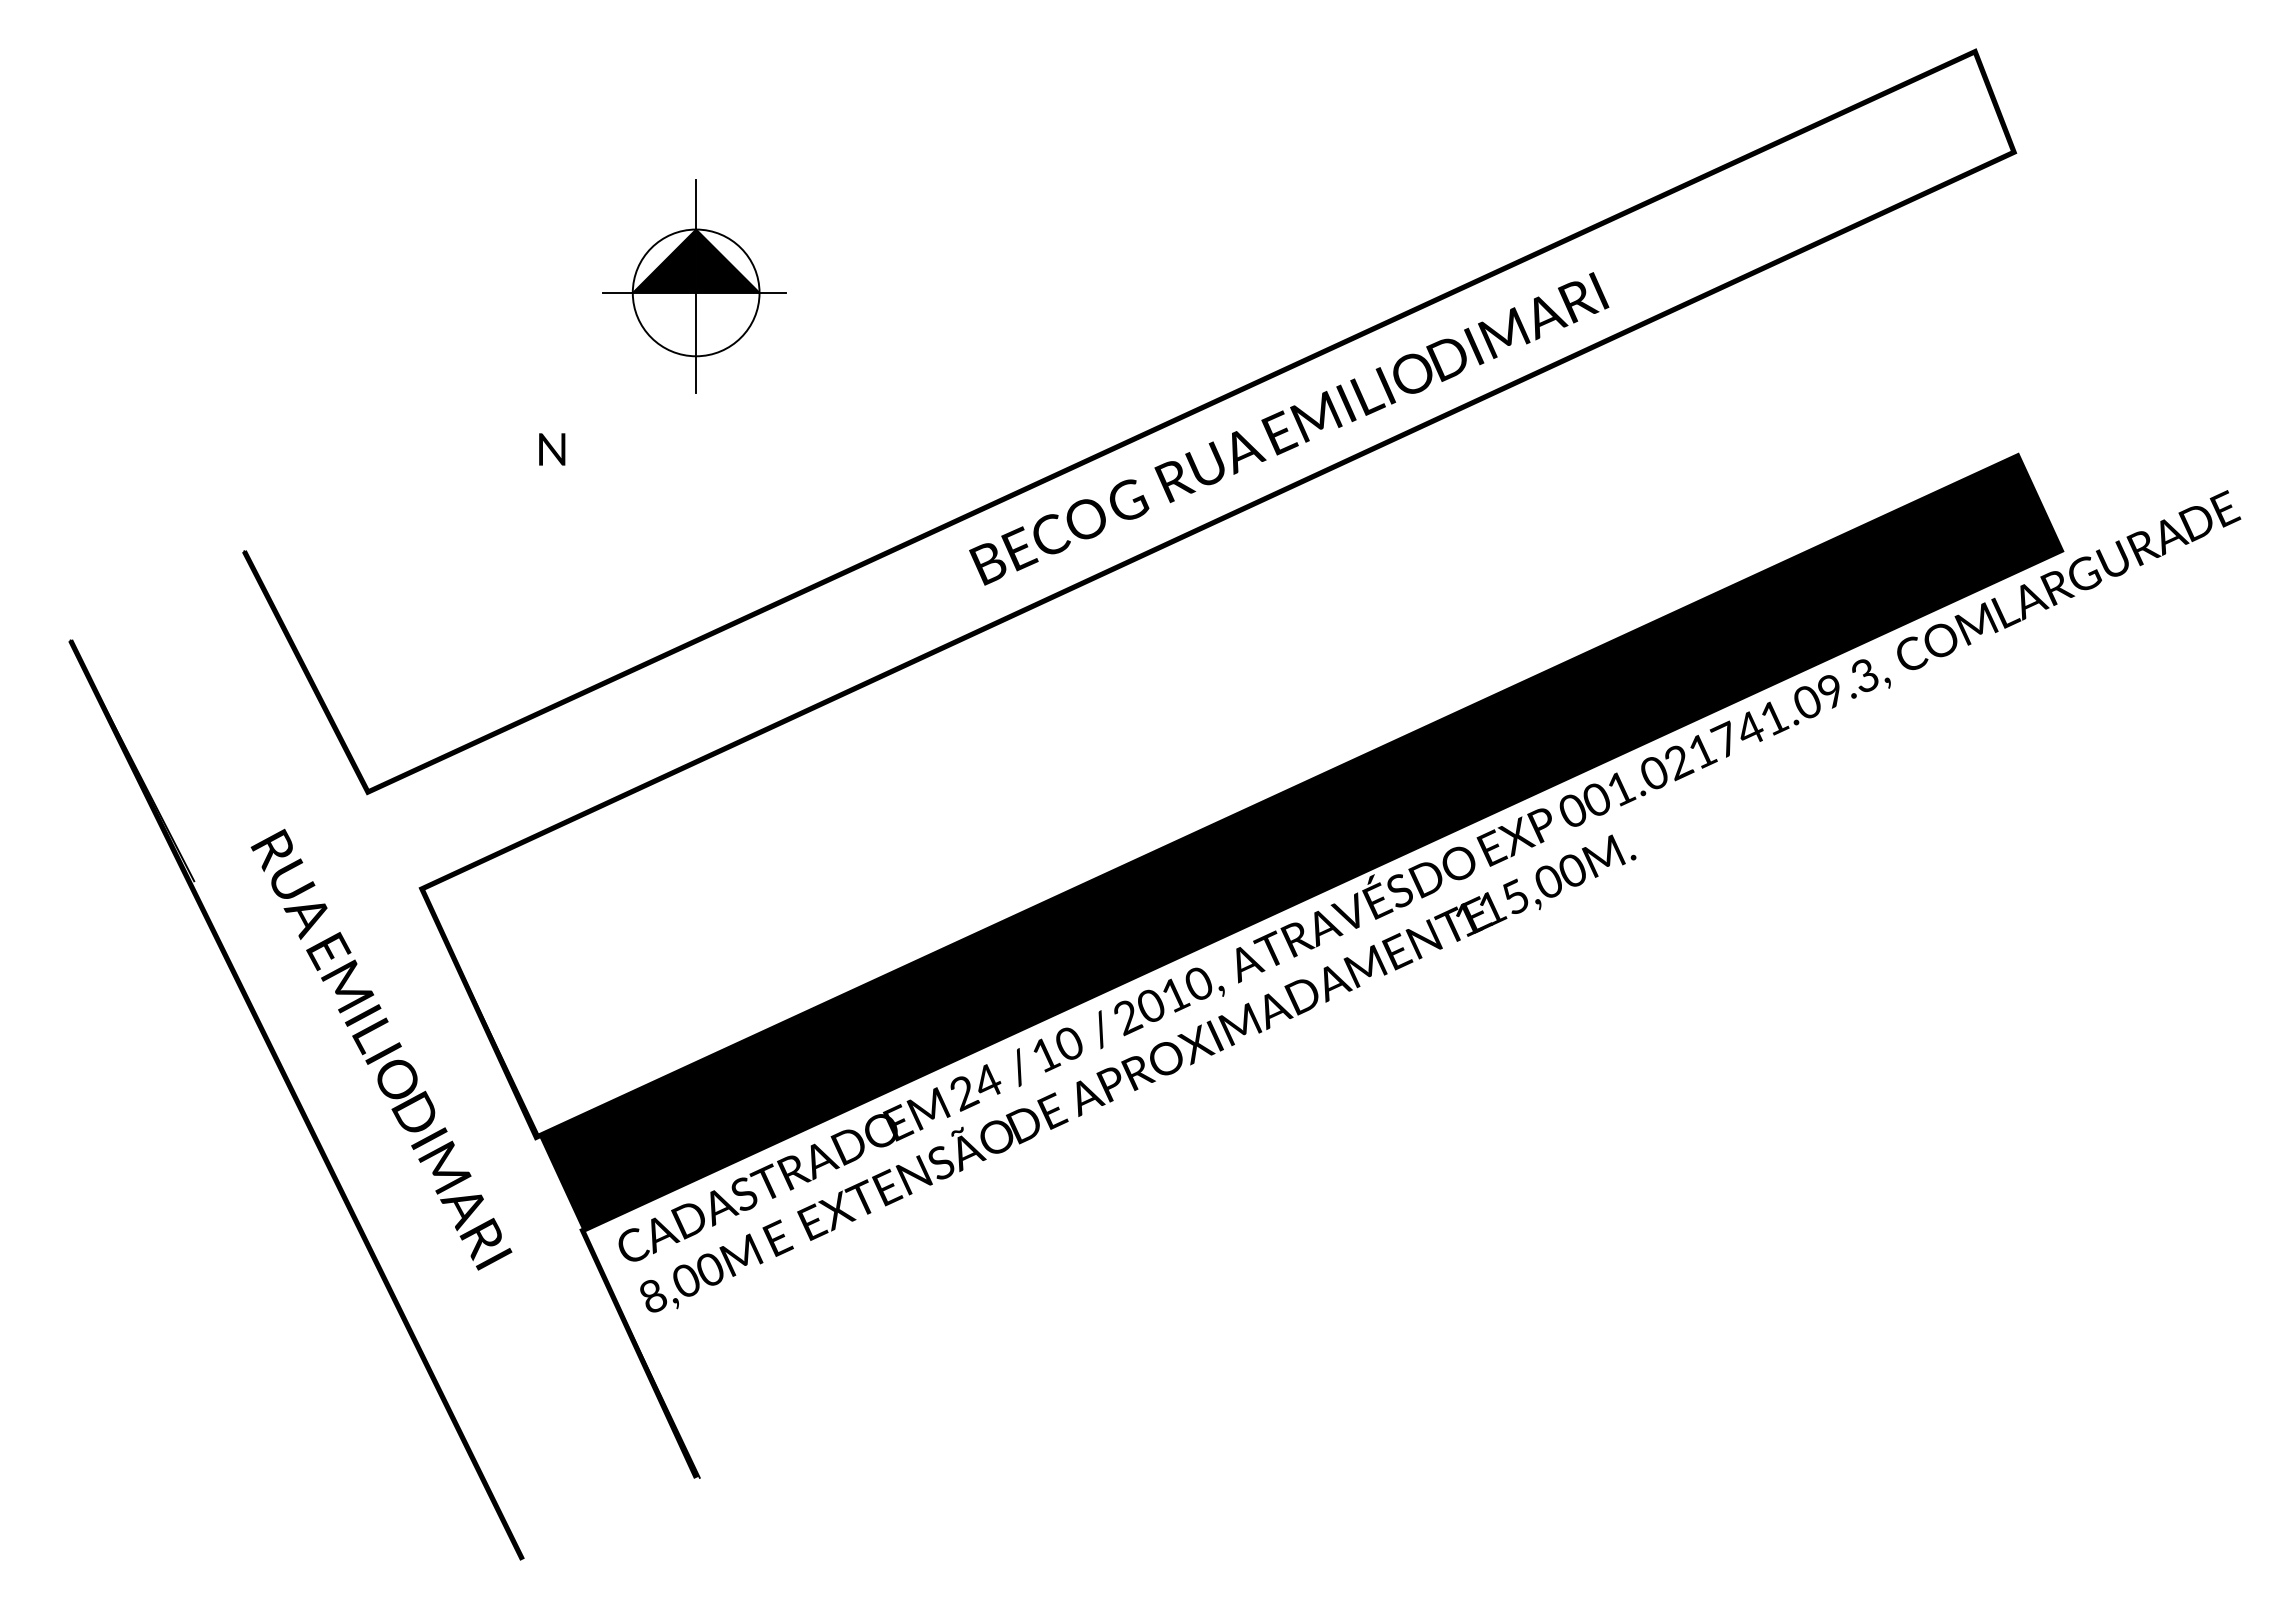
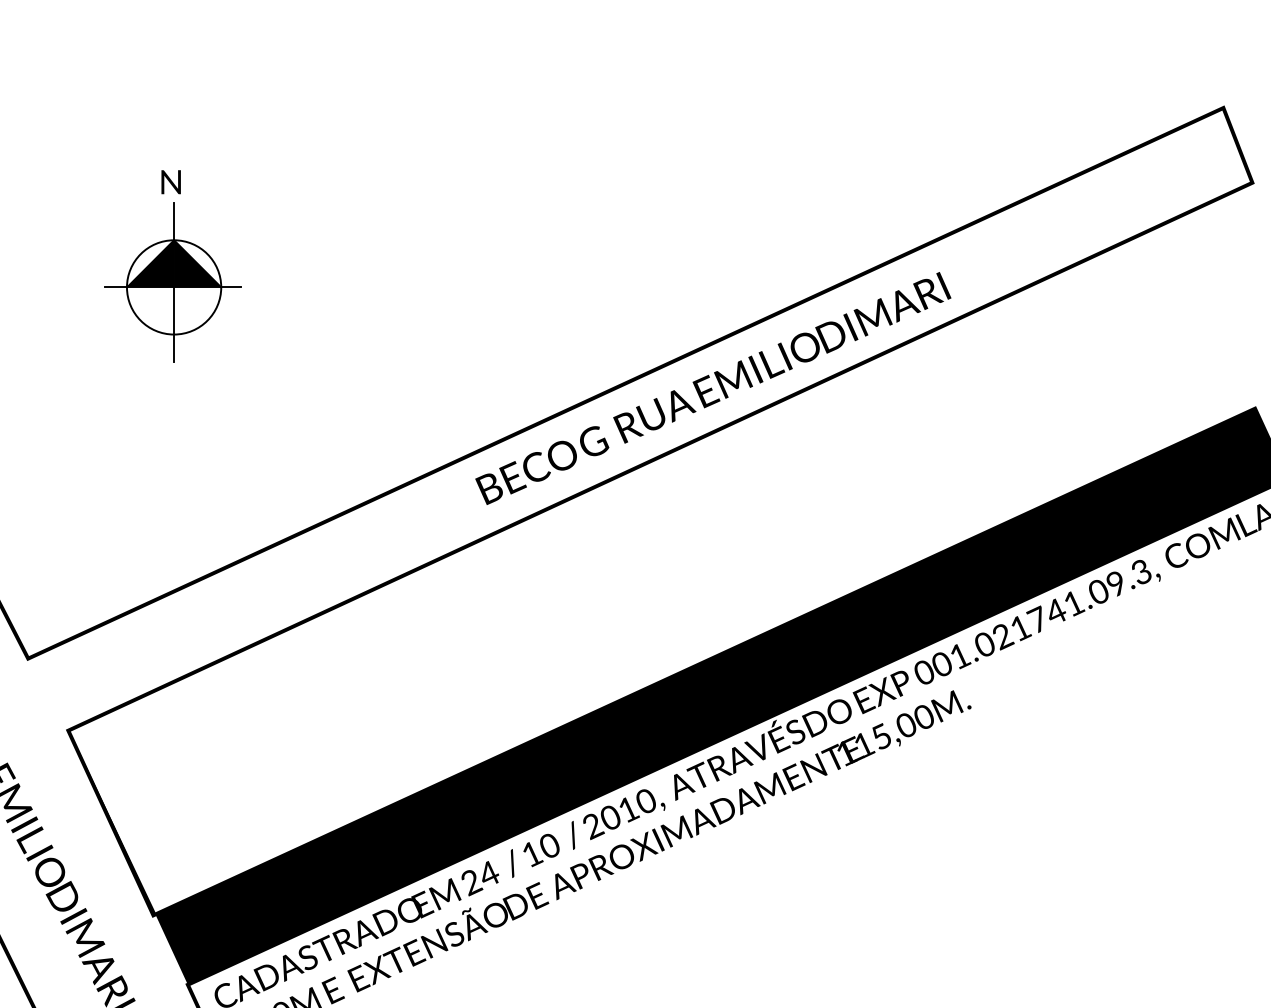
part: (694, 286) -> (172, 282), moved
text: (552, 449) -> (171, 182), moved

